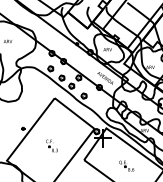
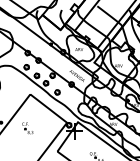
part: (51, 145) -> (27, 127), moved

